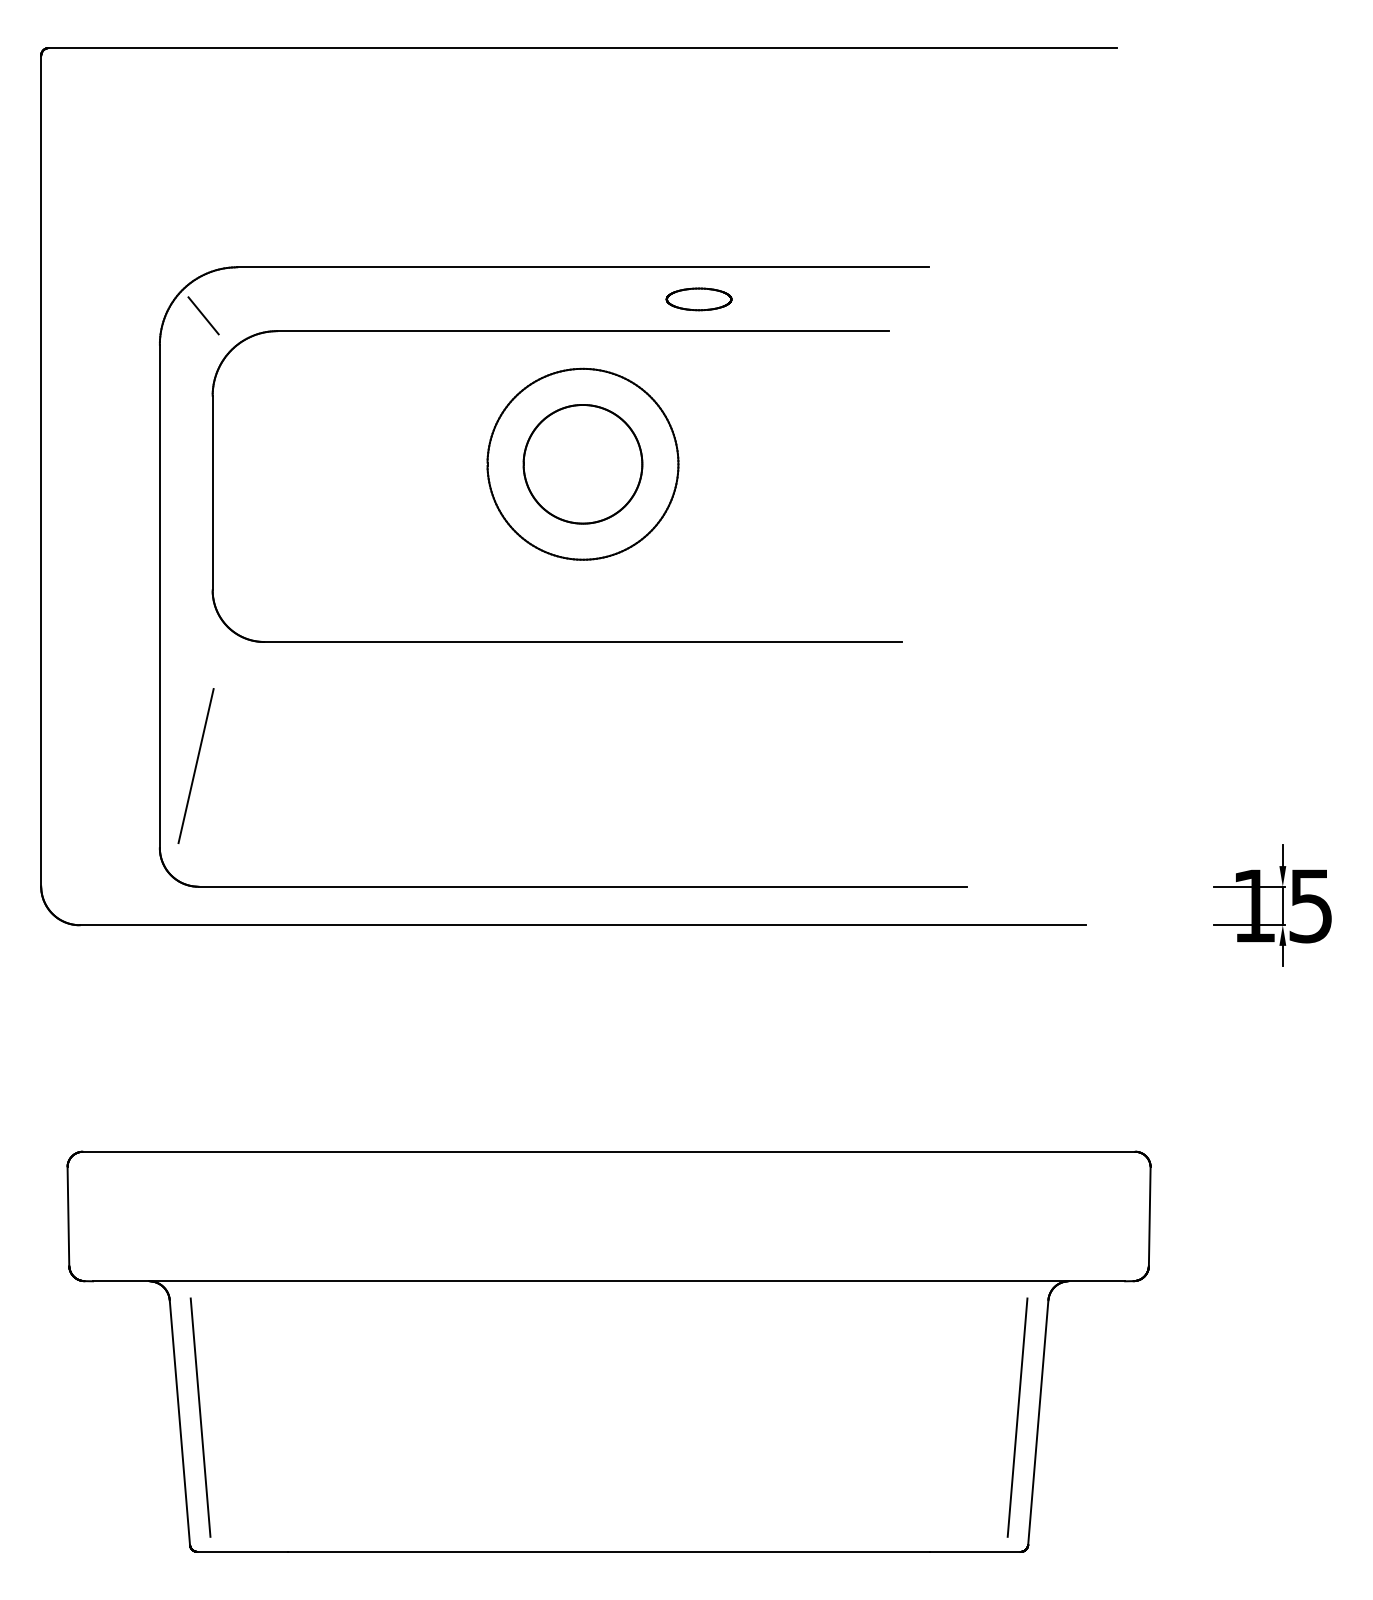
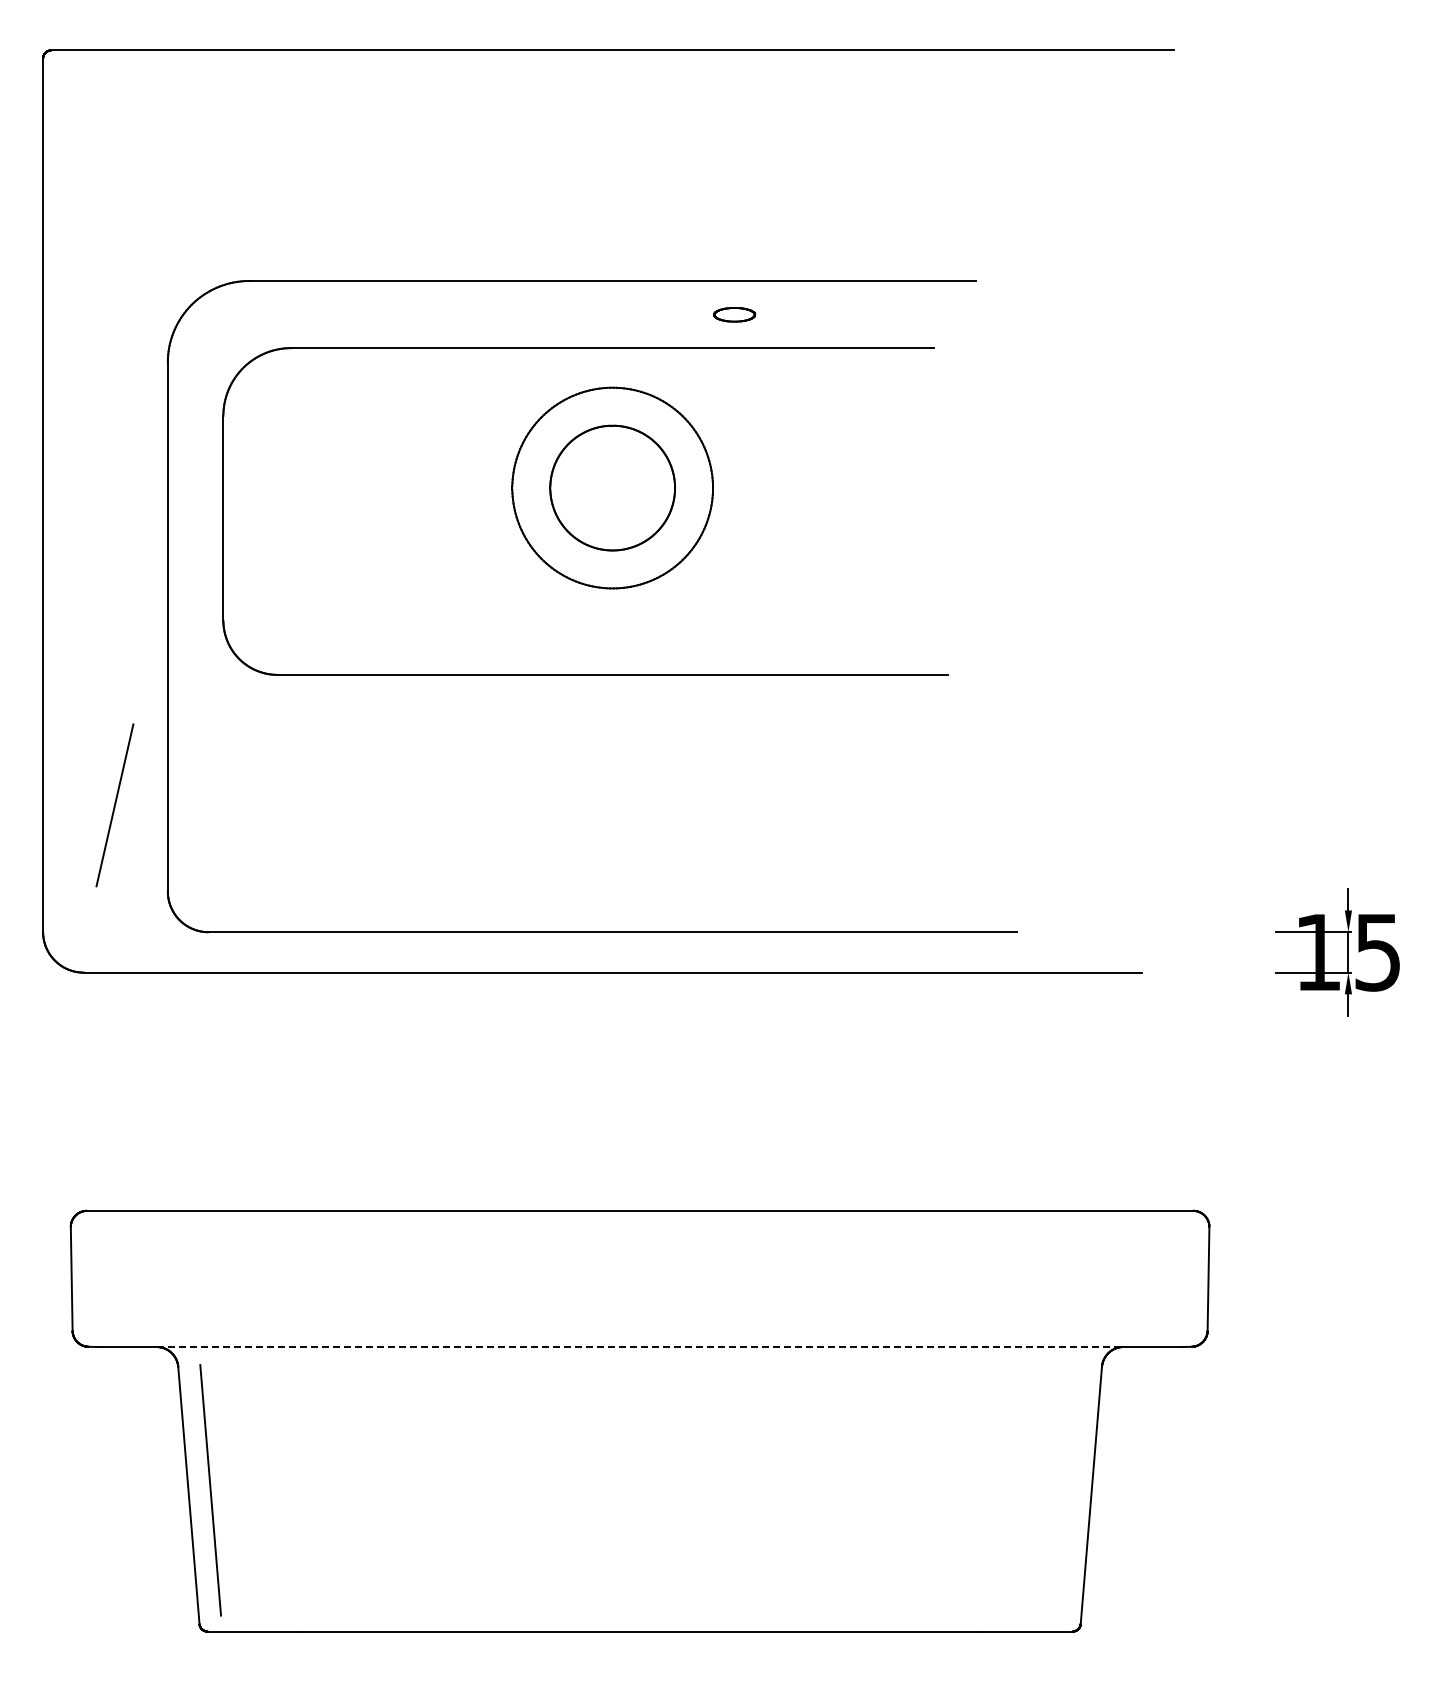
part: (698, 299) -> (734, 314), size x0.6
line: (203, 315) -> (213, 331), removed
line: (195, 766) -> (114, 805), moved
line: (609, 1280) -> (640, 1346), solid -> dashed
line: (1017, 1417) -> (1069, 1490), removed

